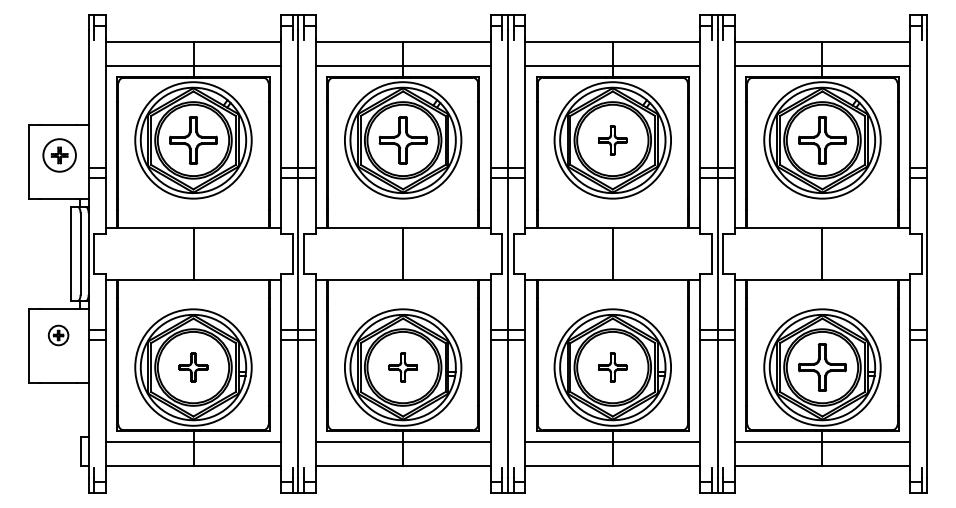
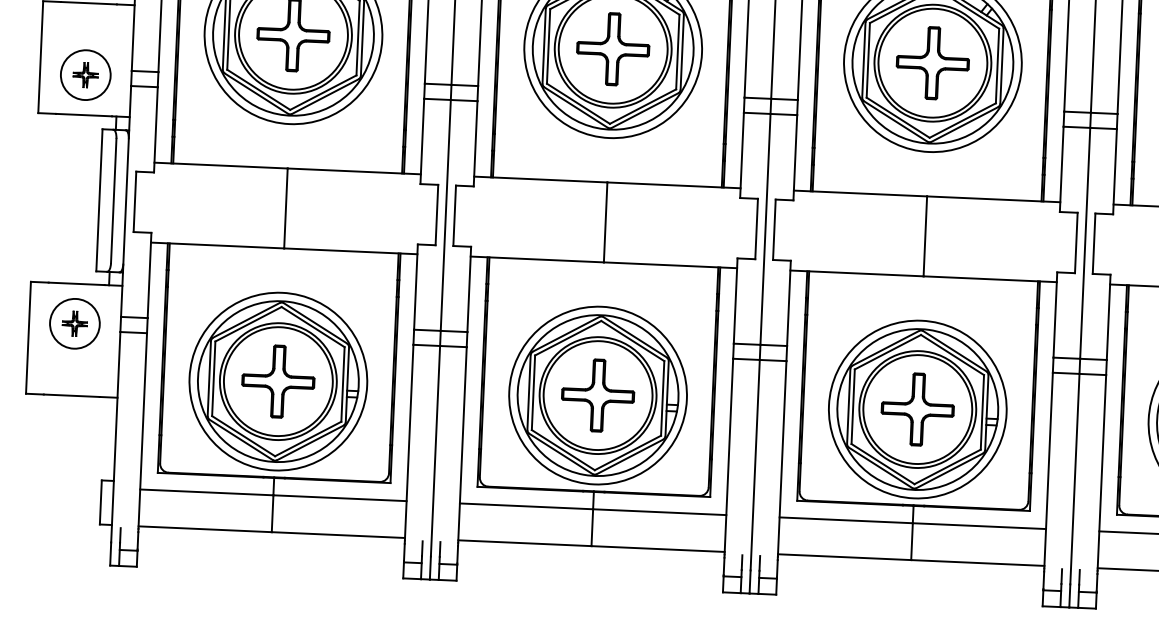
part: (612, 140) -> (932, 63), size x1.67
part: (59, 155) -> (85, 75), moved
part: (58, 335) -> (74, 323), size x1.67
part: (193, 367) -> (278, 381), size x1.67
part: (402, 367) -> (597, 395), size x1.67
part: (612, 367) -> (917, 409), size x1.67

